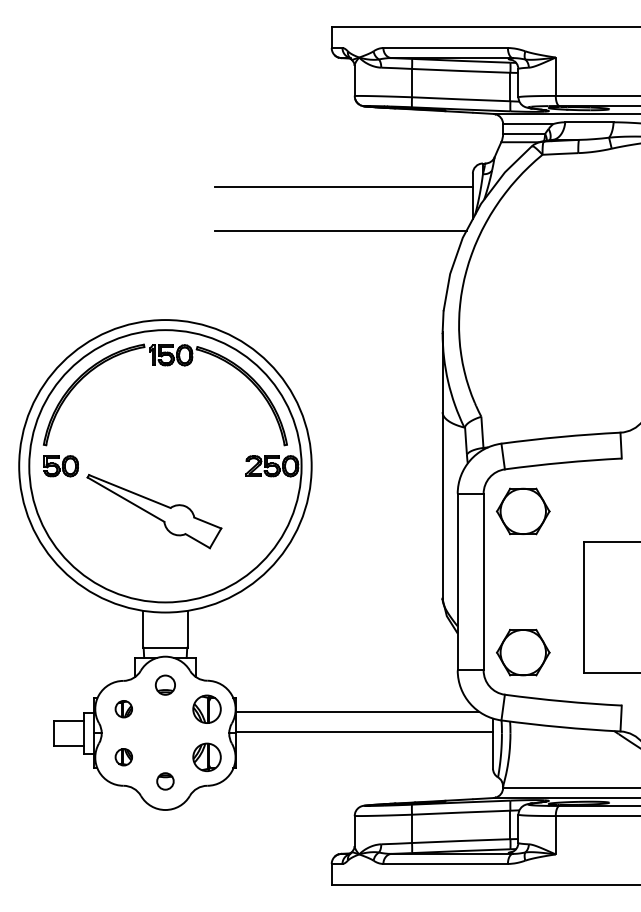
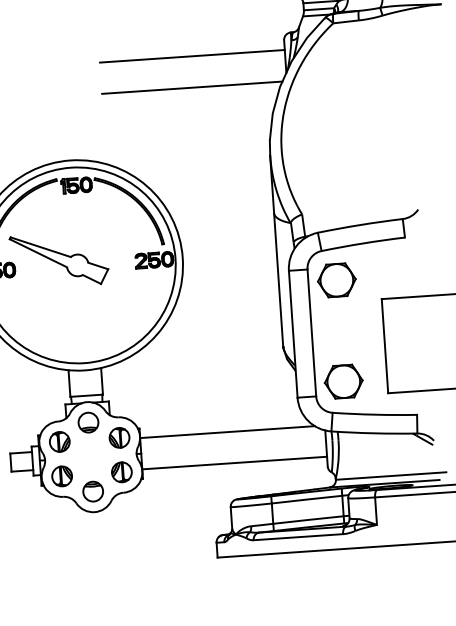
part: (154, 511) -> (59, 260), moved
part: (165, 684) -> (88, 422), size x1.43
part: (123, 708) -> (59, 441), size x1.67
line: (364, 732) -> (234, 463), moved
part: (123, 756) -> (61, 475), size x1.67
part: (165, 781) -> (93, 491), size x1.67

